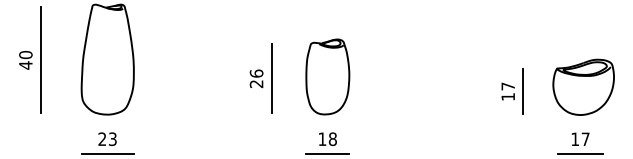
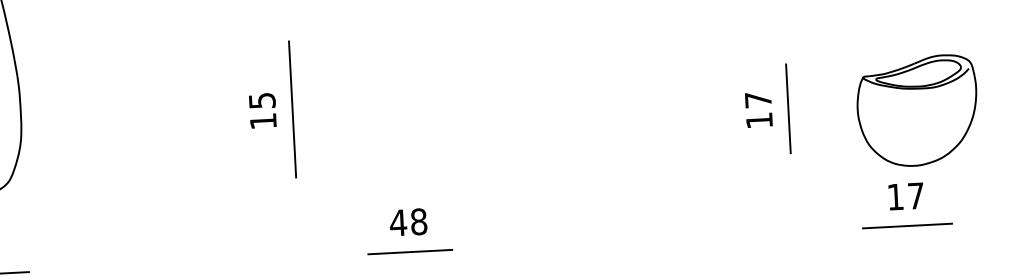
part: (327, 76) -> (401, 99), removed
text: (256, 78) -> (262, 110), 26 -> 15
part: (583, 86) -> (917, 109), moved
text: (322, 138) -> (398, 221), 18 -> 48

